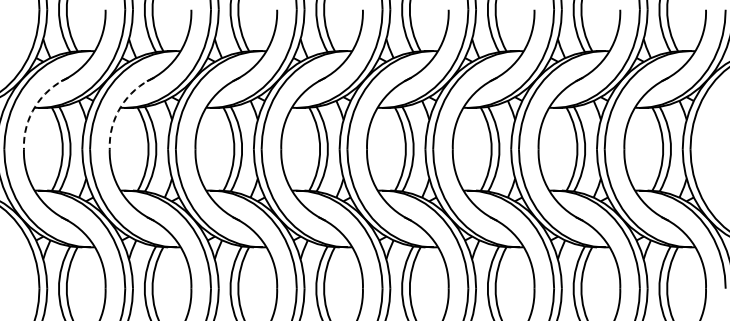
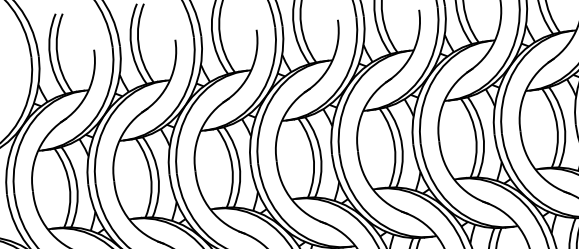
arc: (35, 106) -> (38, 149), dashed -> solid
arc: (121, 106) -> (120, 139), dashed -> solid

